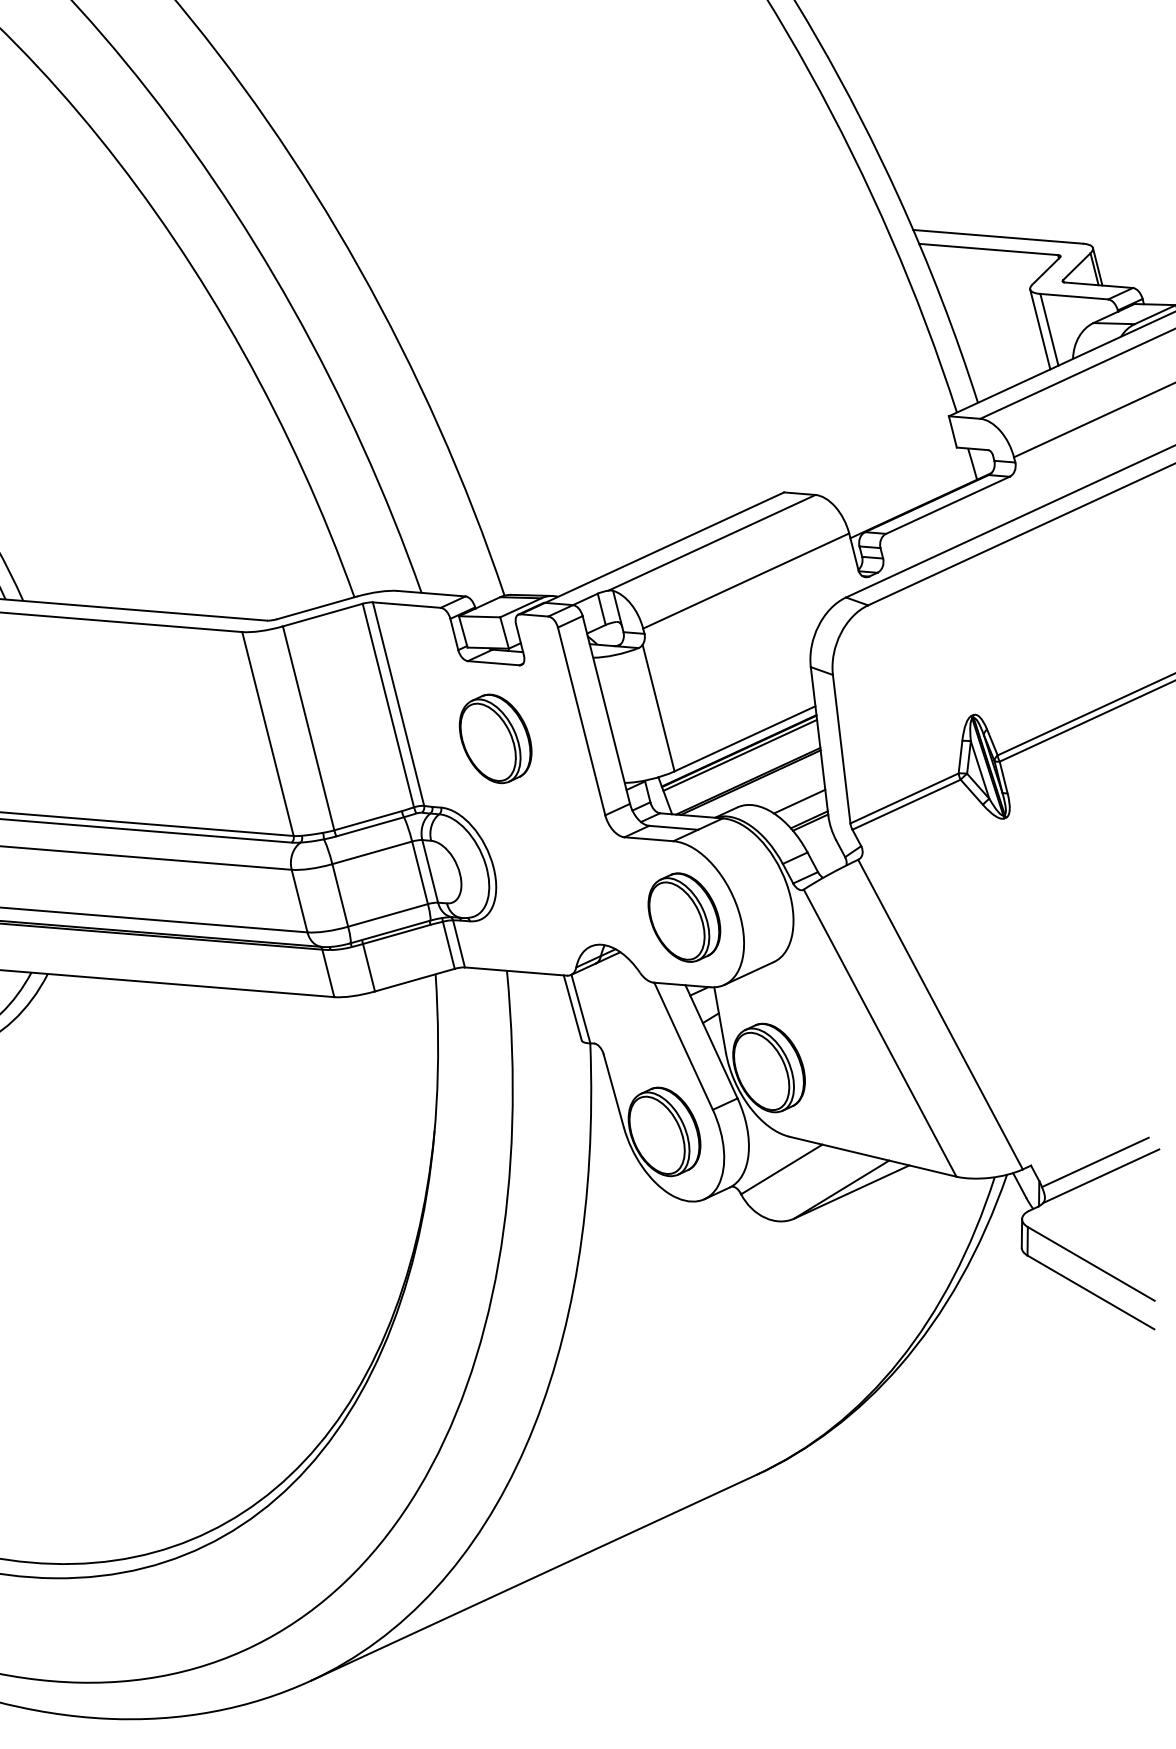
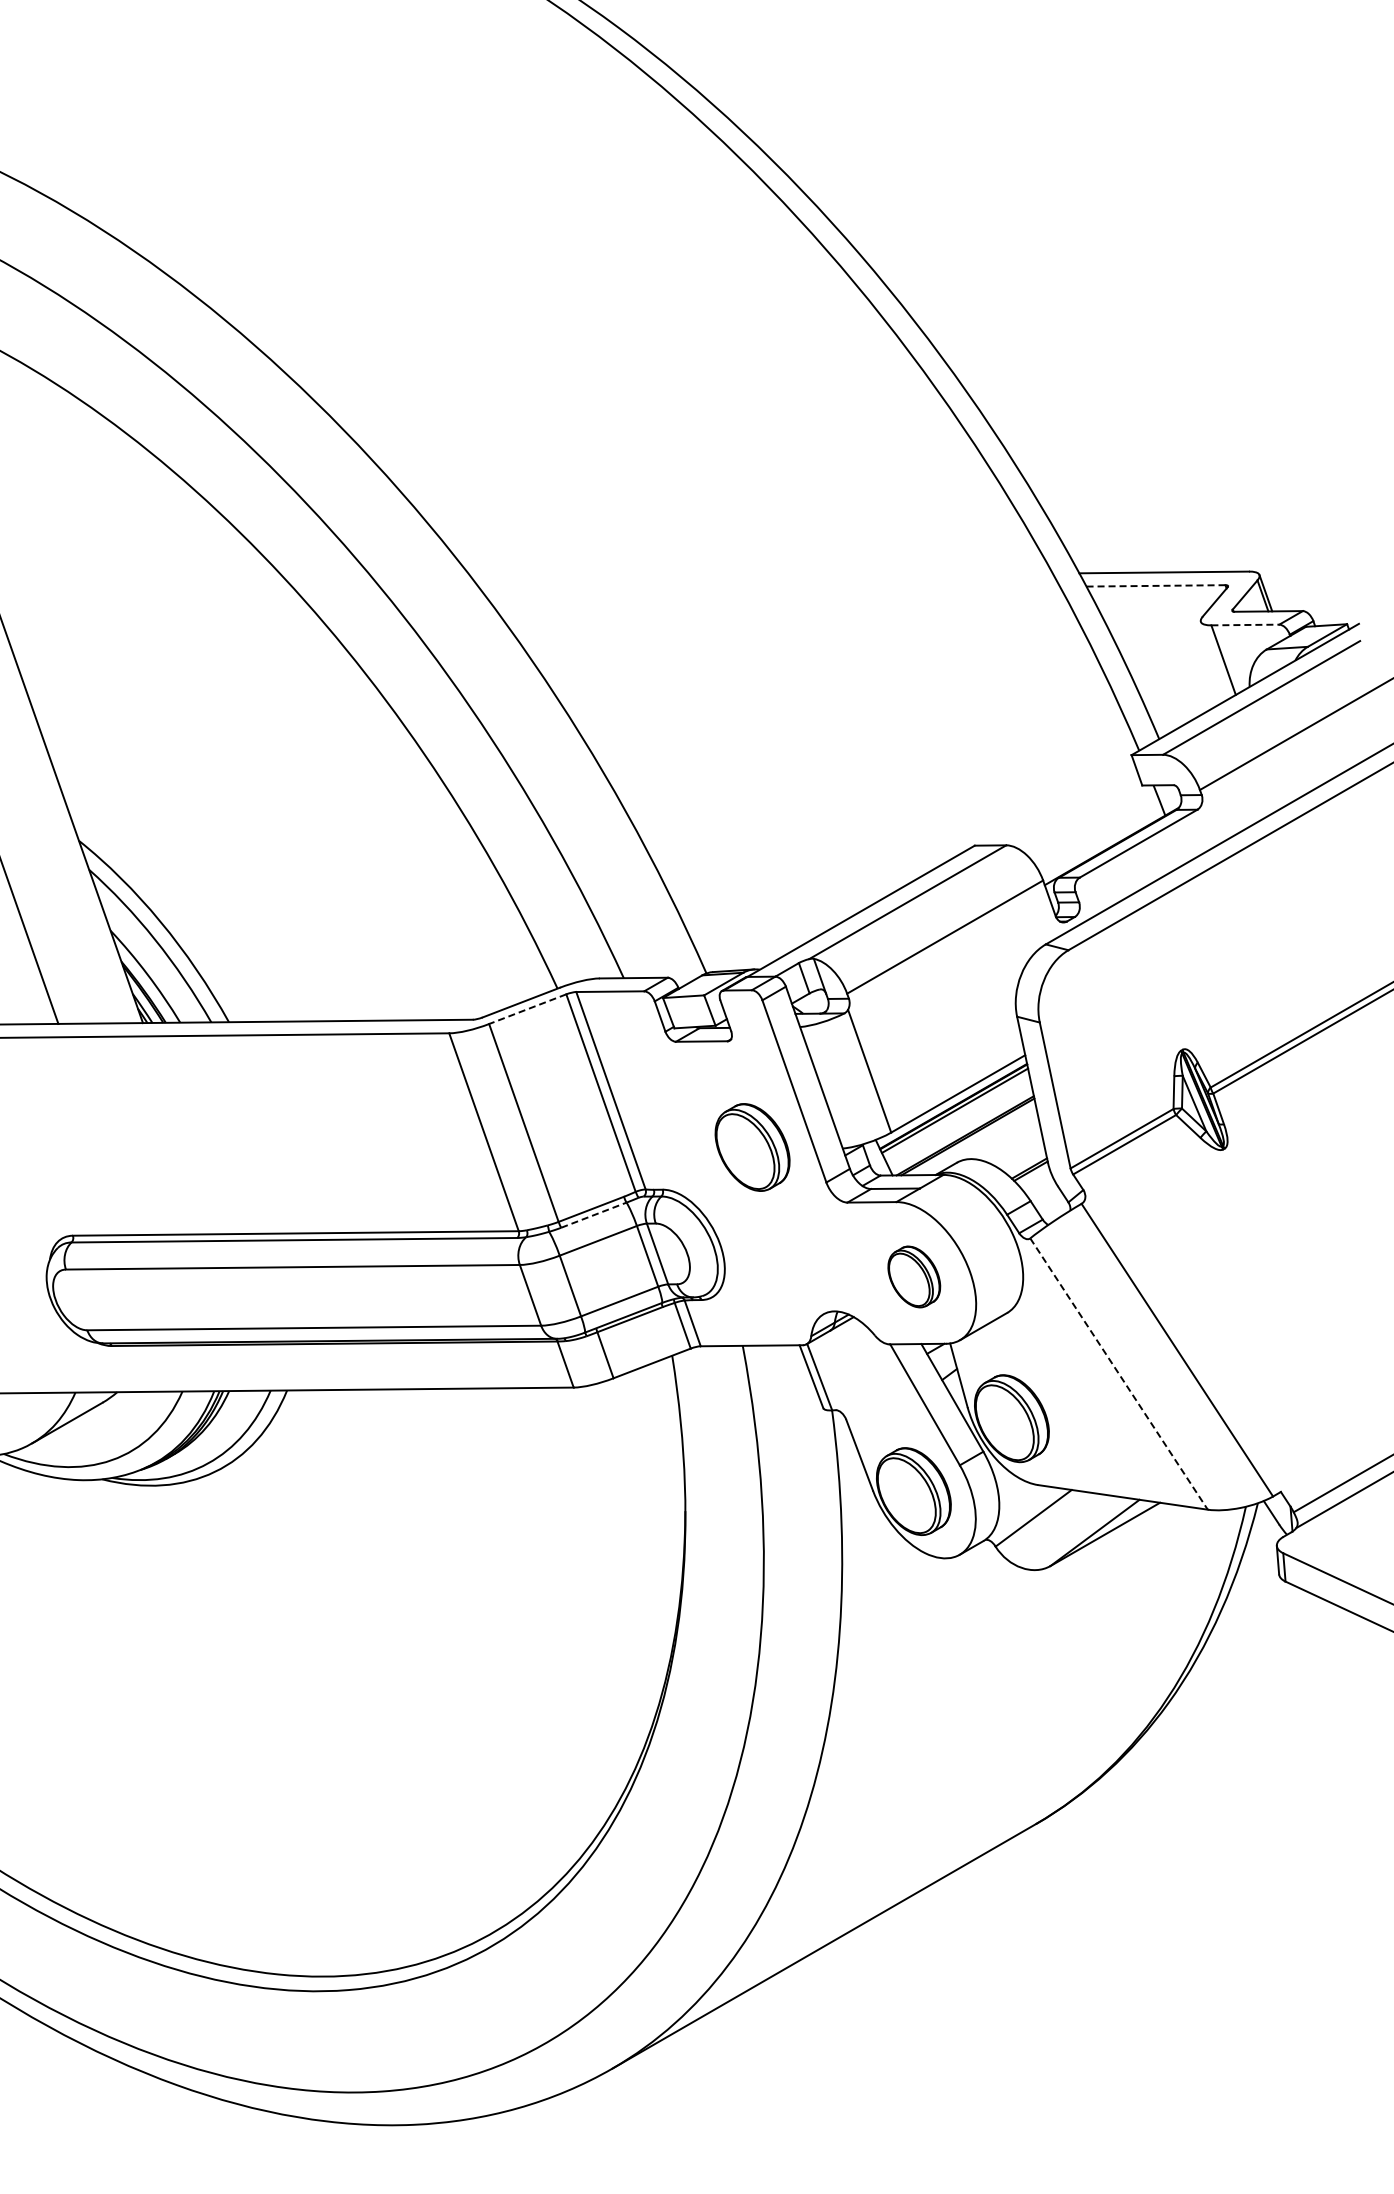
line: (989, 249) -> (1156, 585), solid -> dashed
line: (1074, 297) -> (1245, 625), solid -> dashed
line: (1040, 329) -> (1214, 660), removed
line: (322, 615) -> (527, 1009), solid -> dashed
part: (495, 738) -> (752, 1147), moved
line: (798, 801) -> (1017, 1151), removed
line: (369, 827) -> (593, 1215), solid -> dashed
part: (684, 917) -> (914, 1276), size x0.7
line: (880, 1033) -> (1119, 1374), solid -> dashed

